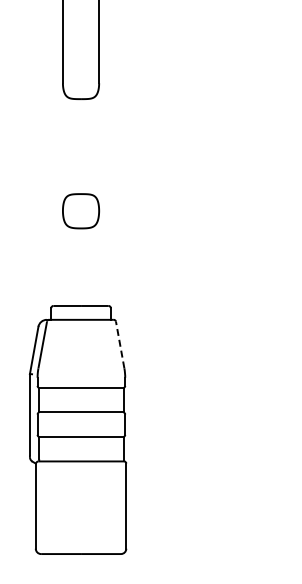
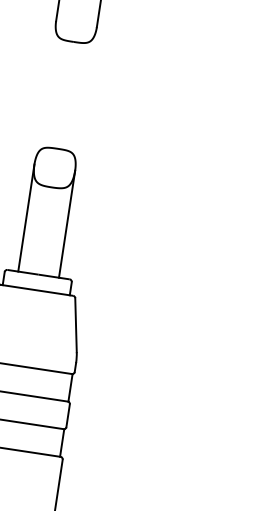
line: (62, 258) -> (25, 218), added
line: (99, 258) -> (67, 224), added
line: (120, 344) -> (76, 324), dashed -> solid

